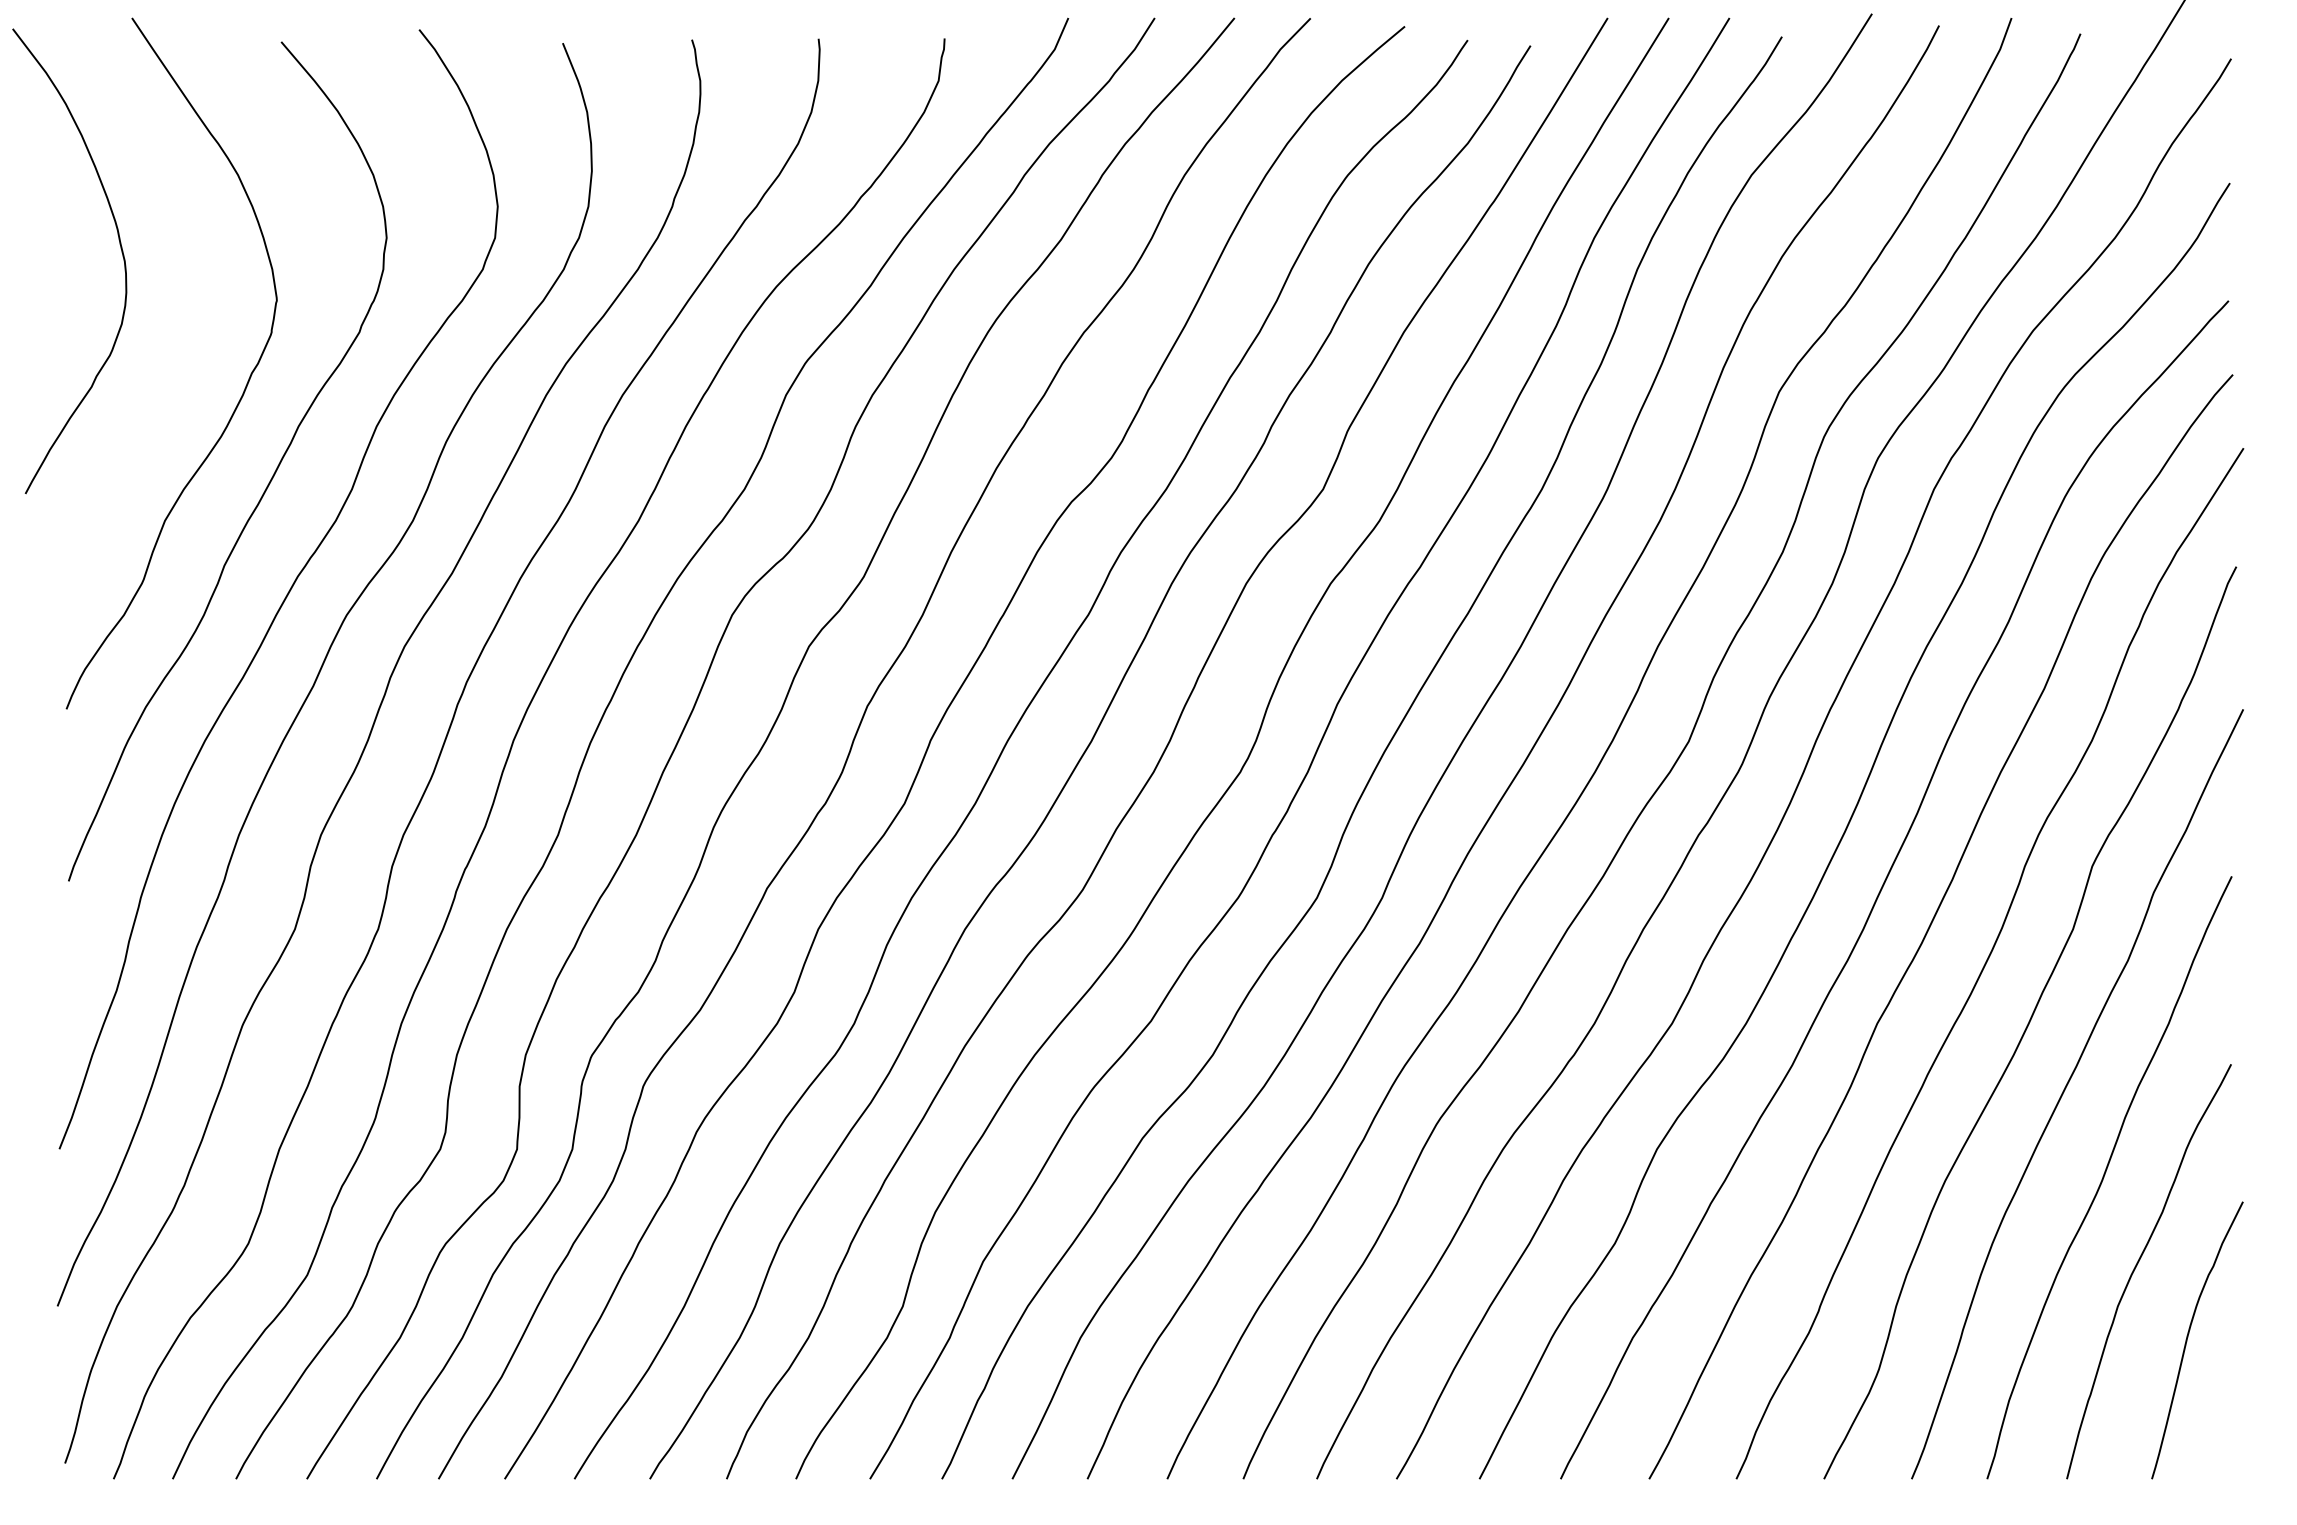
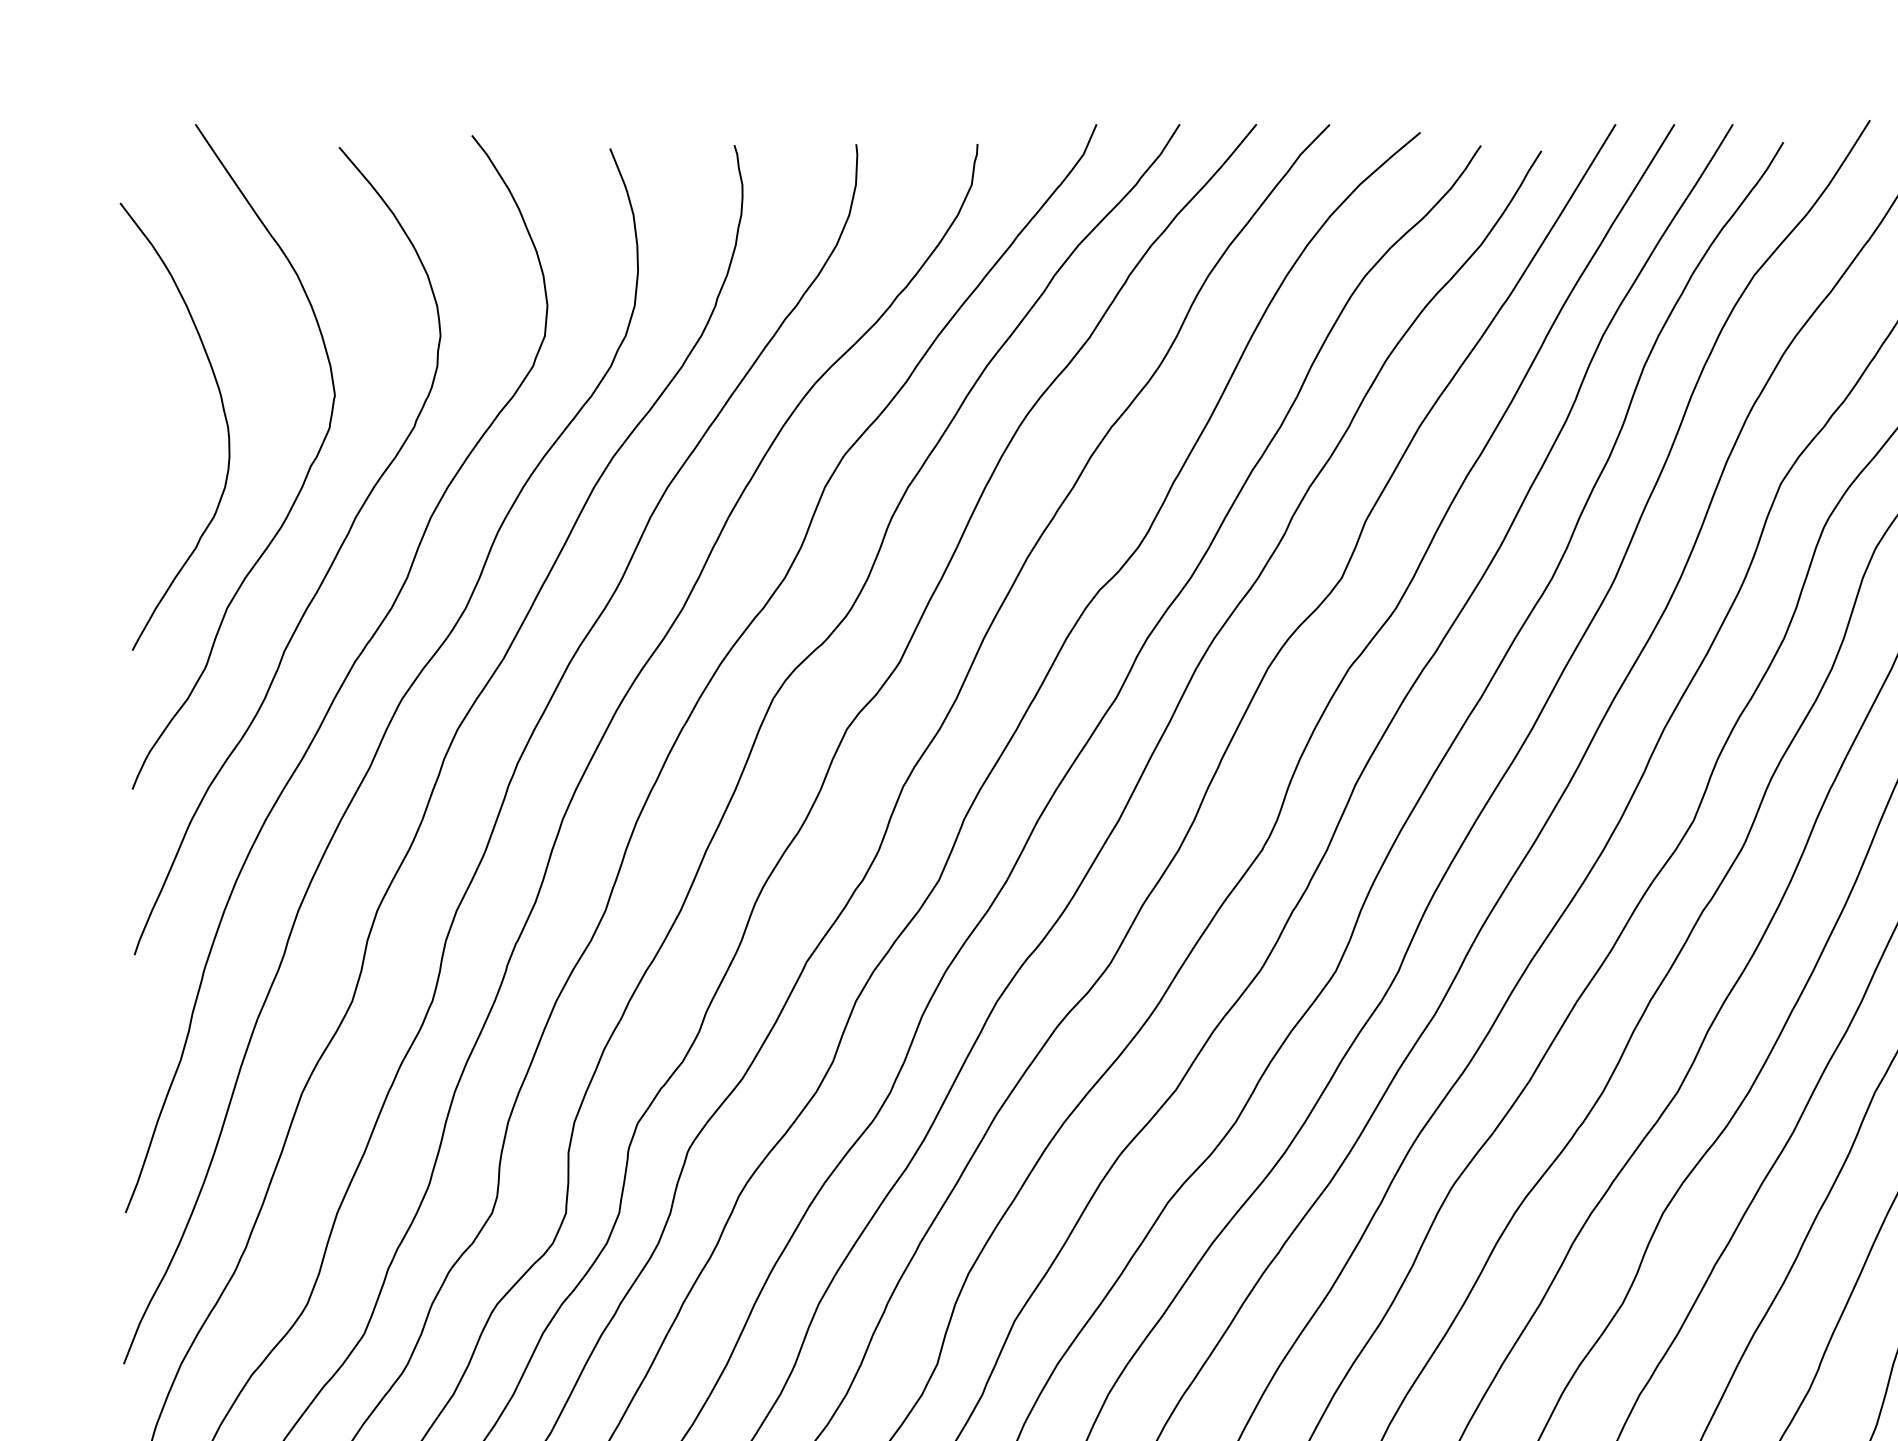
curve: (120, 248) -> (223, 414), moved

